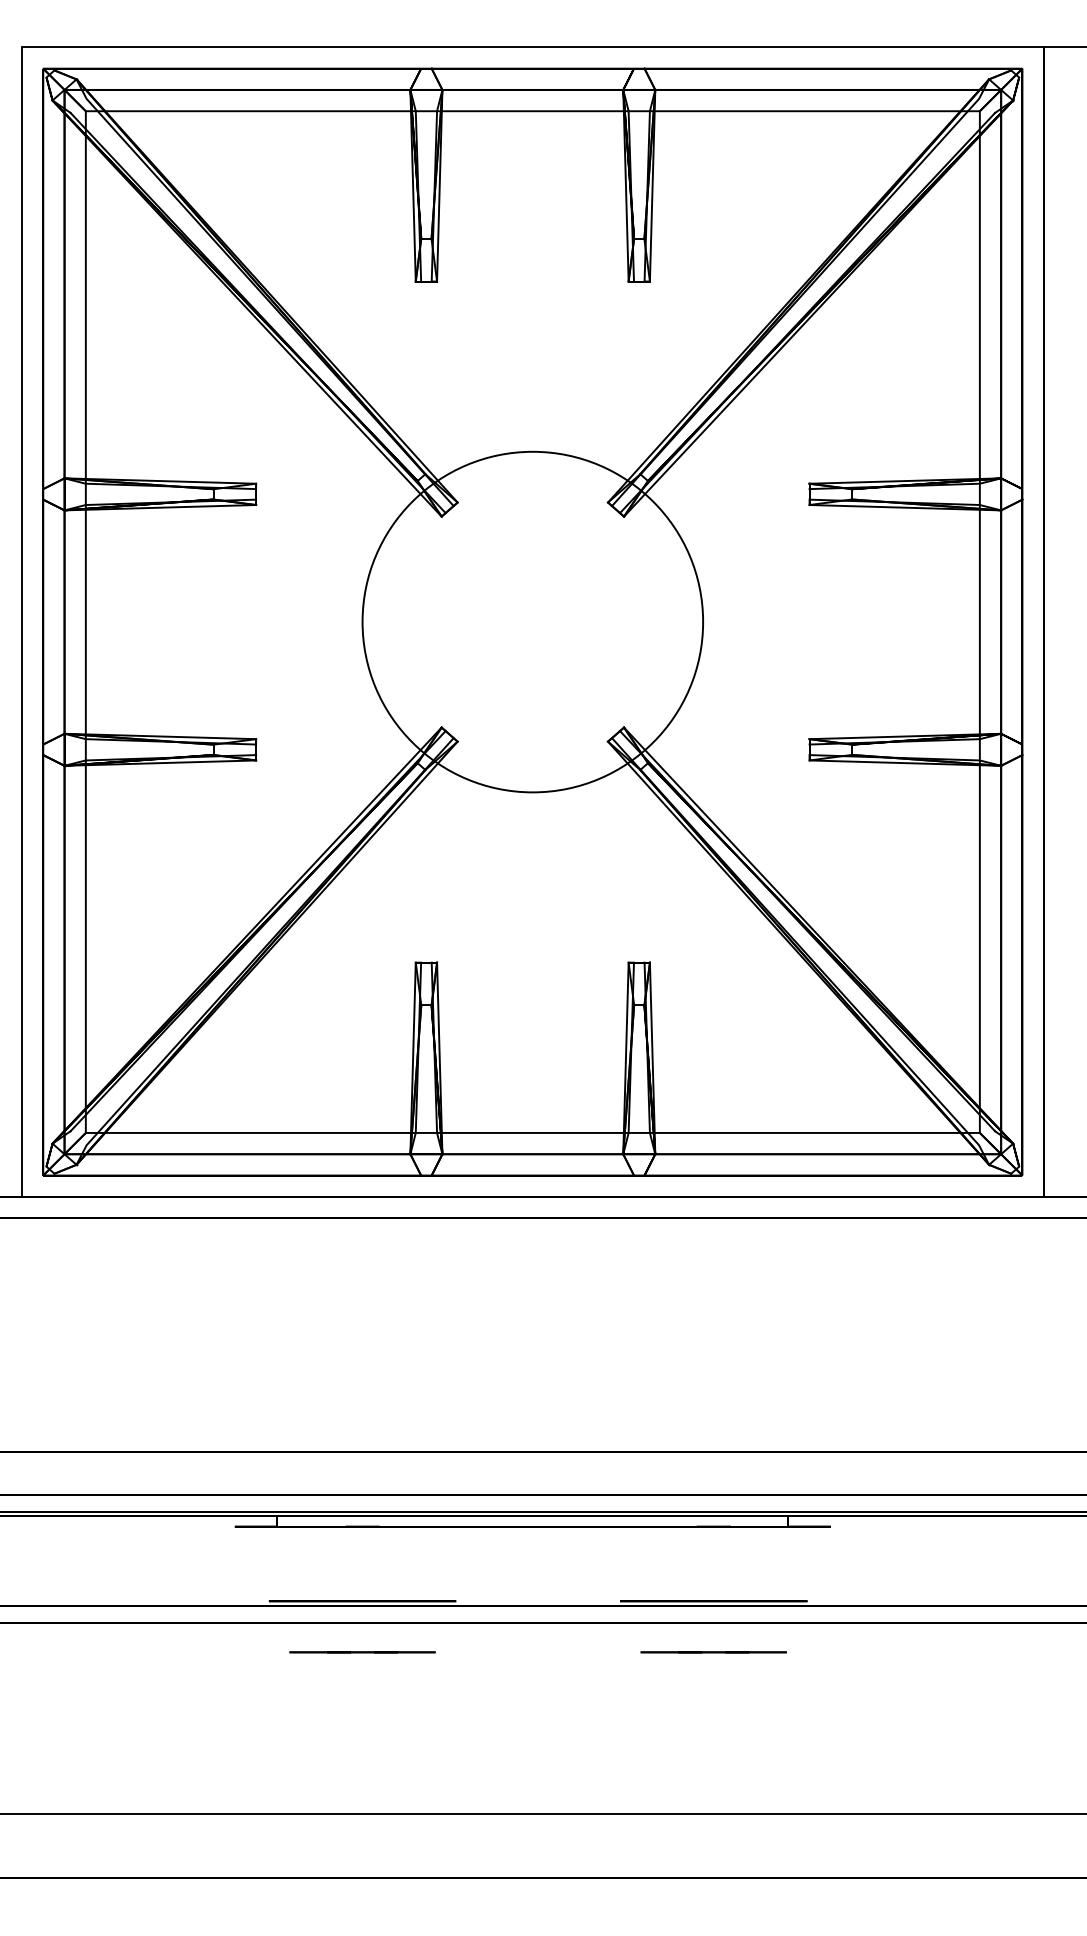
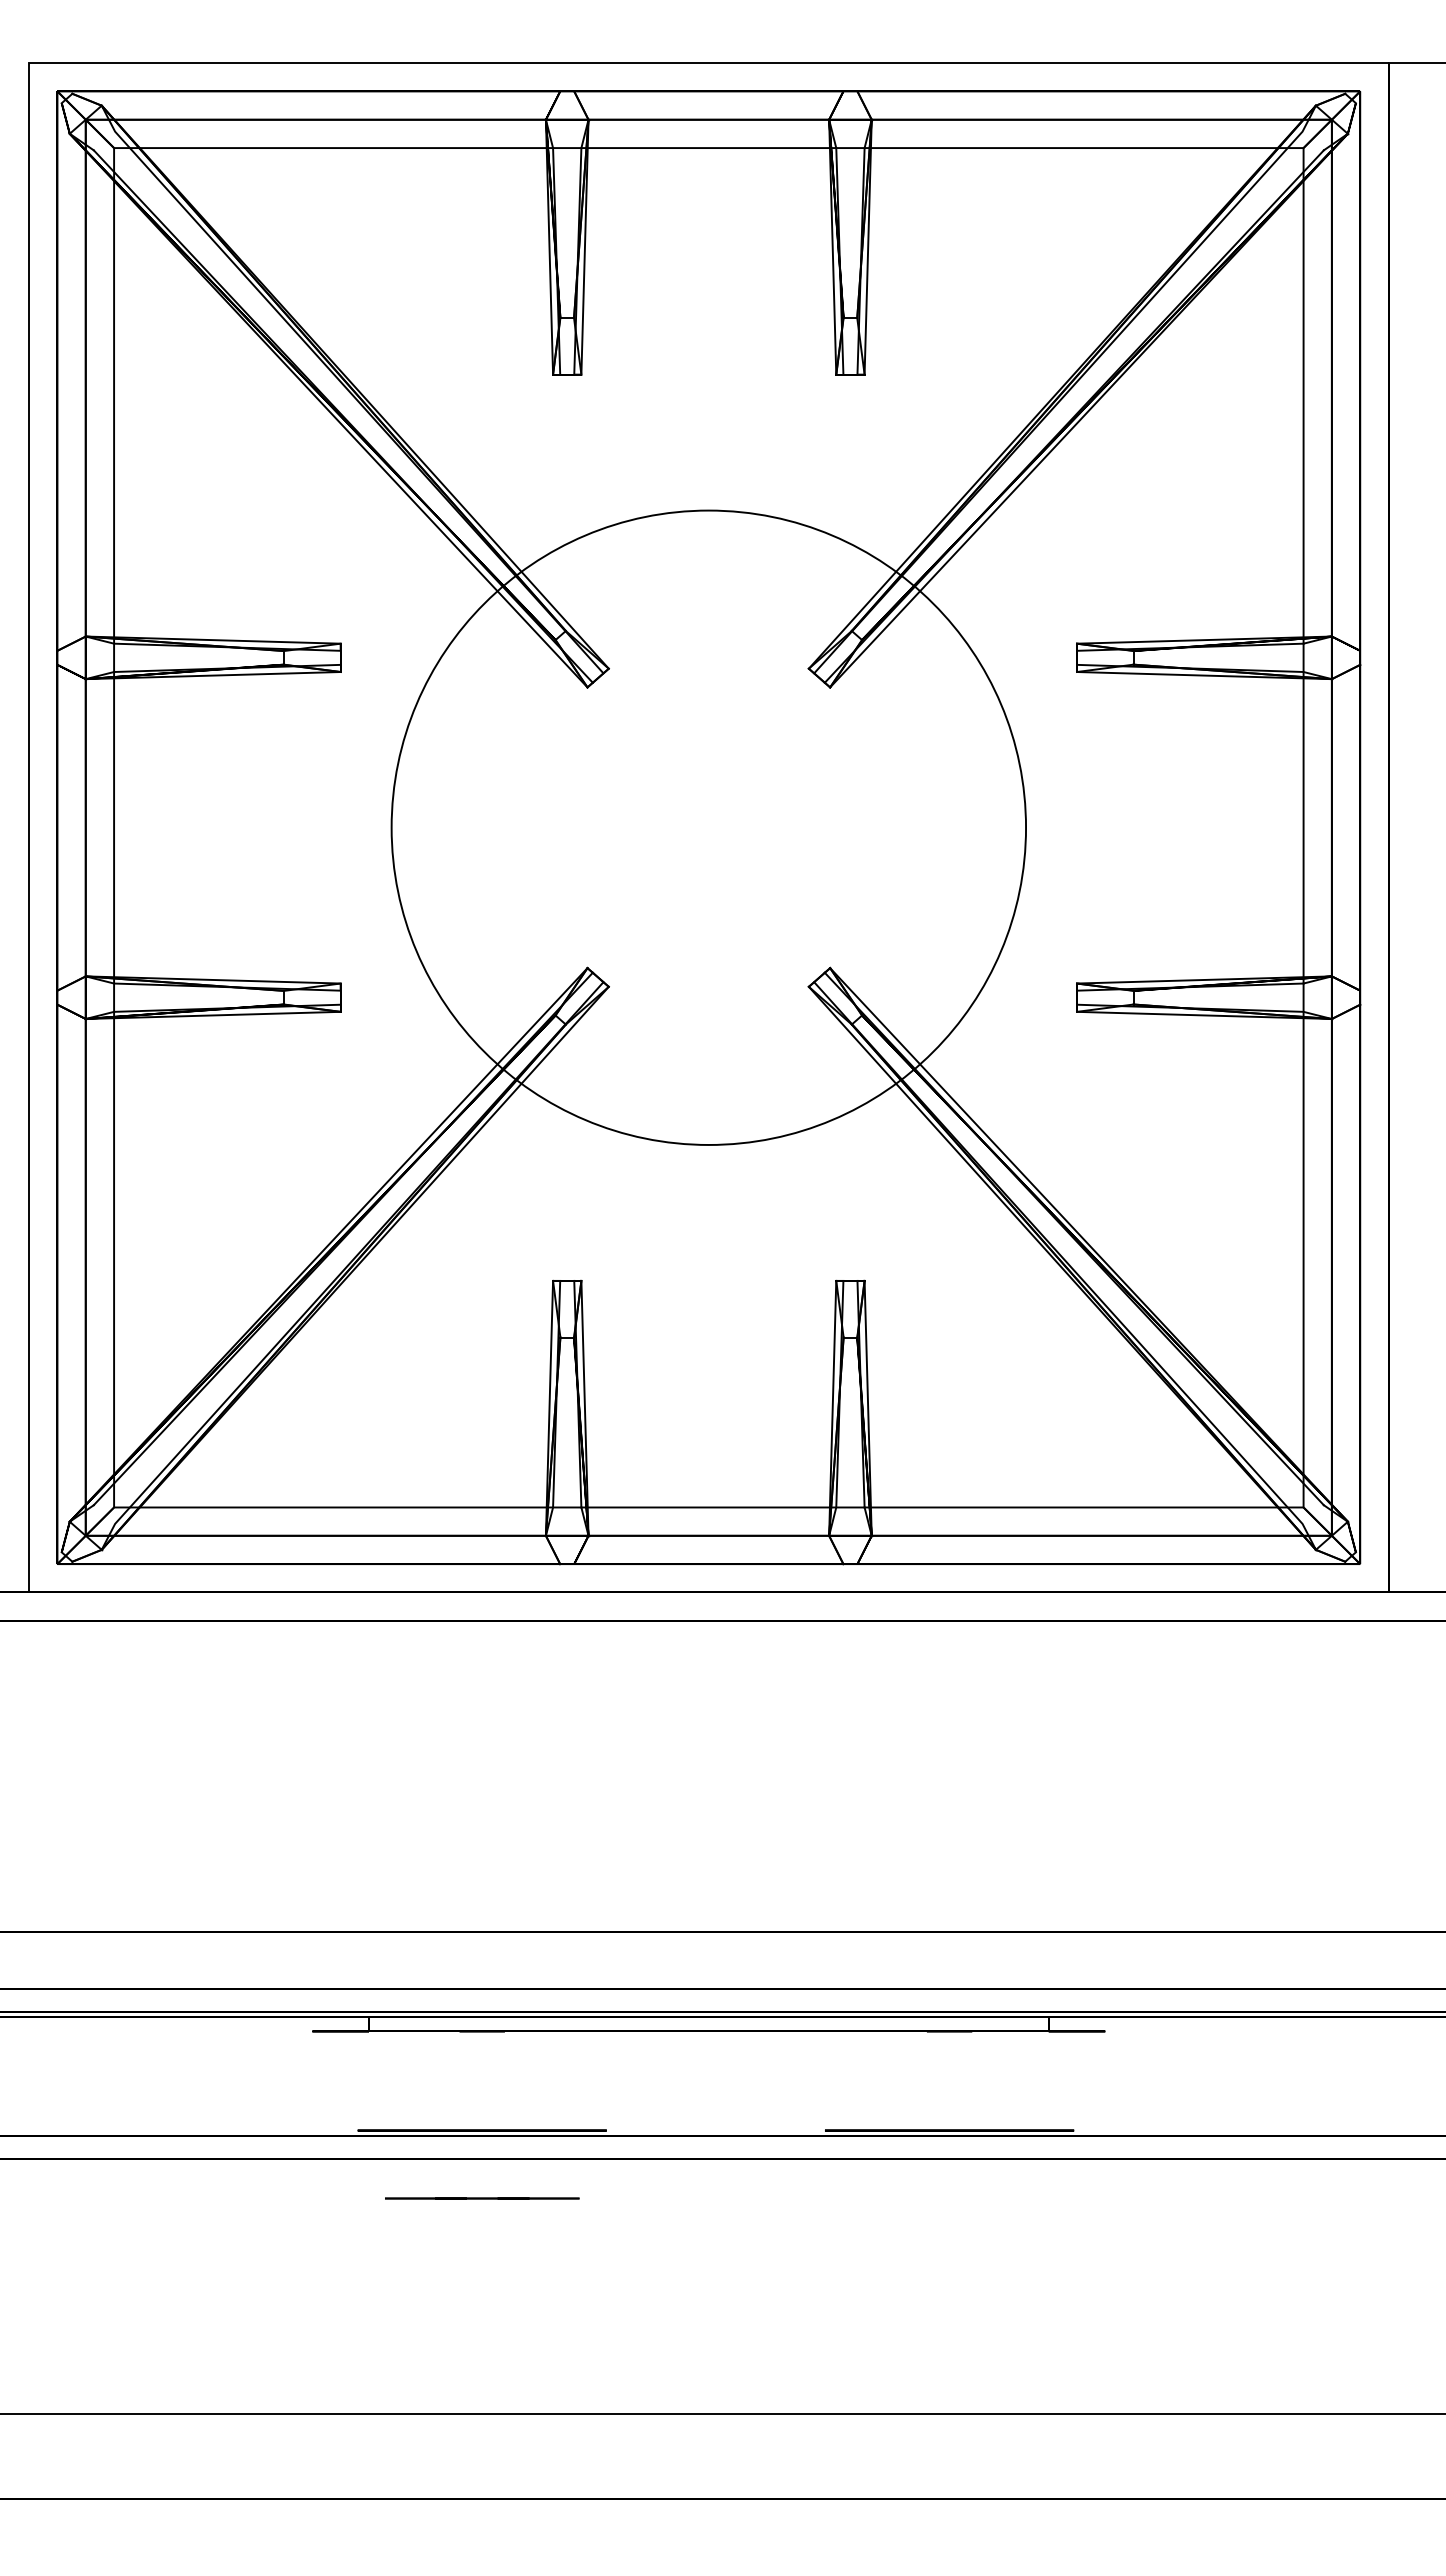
circle: (532, 621) -> (708, 827), size x1.4
line: (713, 1652) -> (949, 2198), removed

